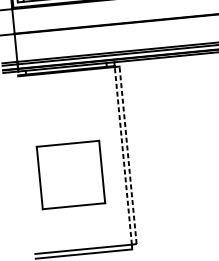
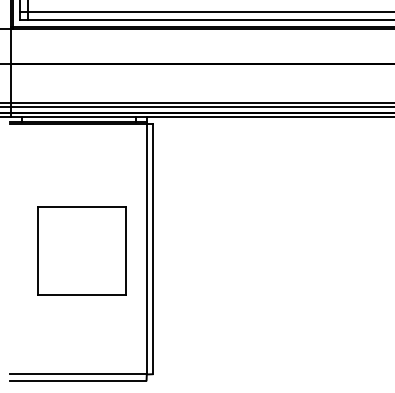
line: (128, 154) -> (153, 248), dashed -> solid
line: (123, 155) -> (146, 248), dashed -> solid
part: (70, 174) -> (81, 250), moved

